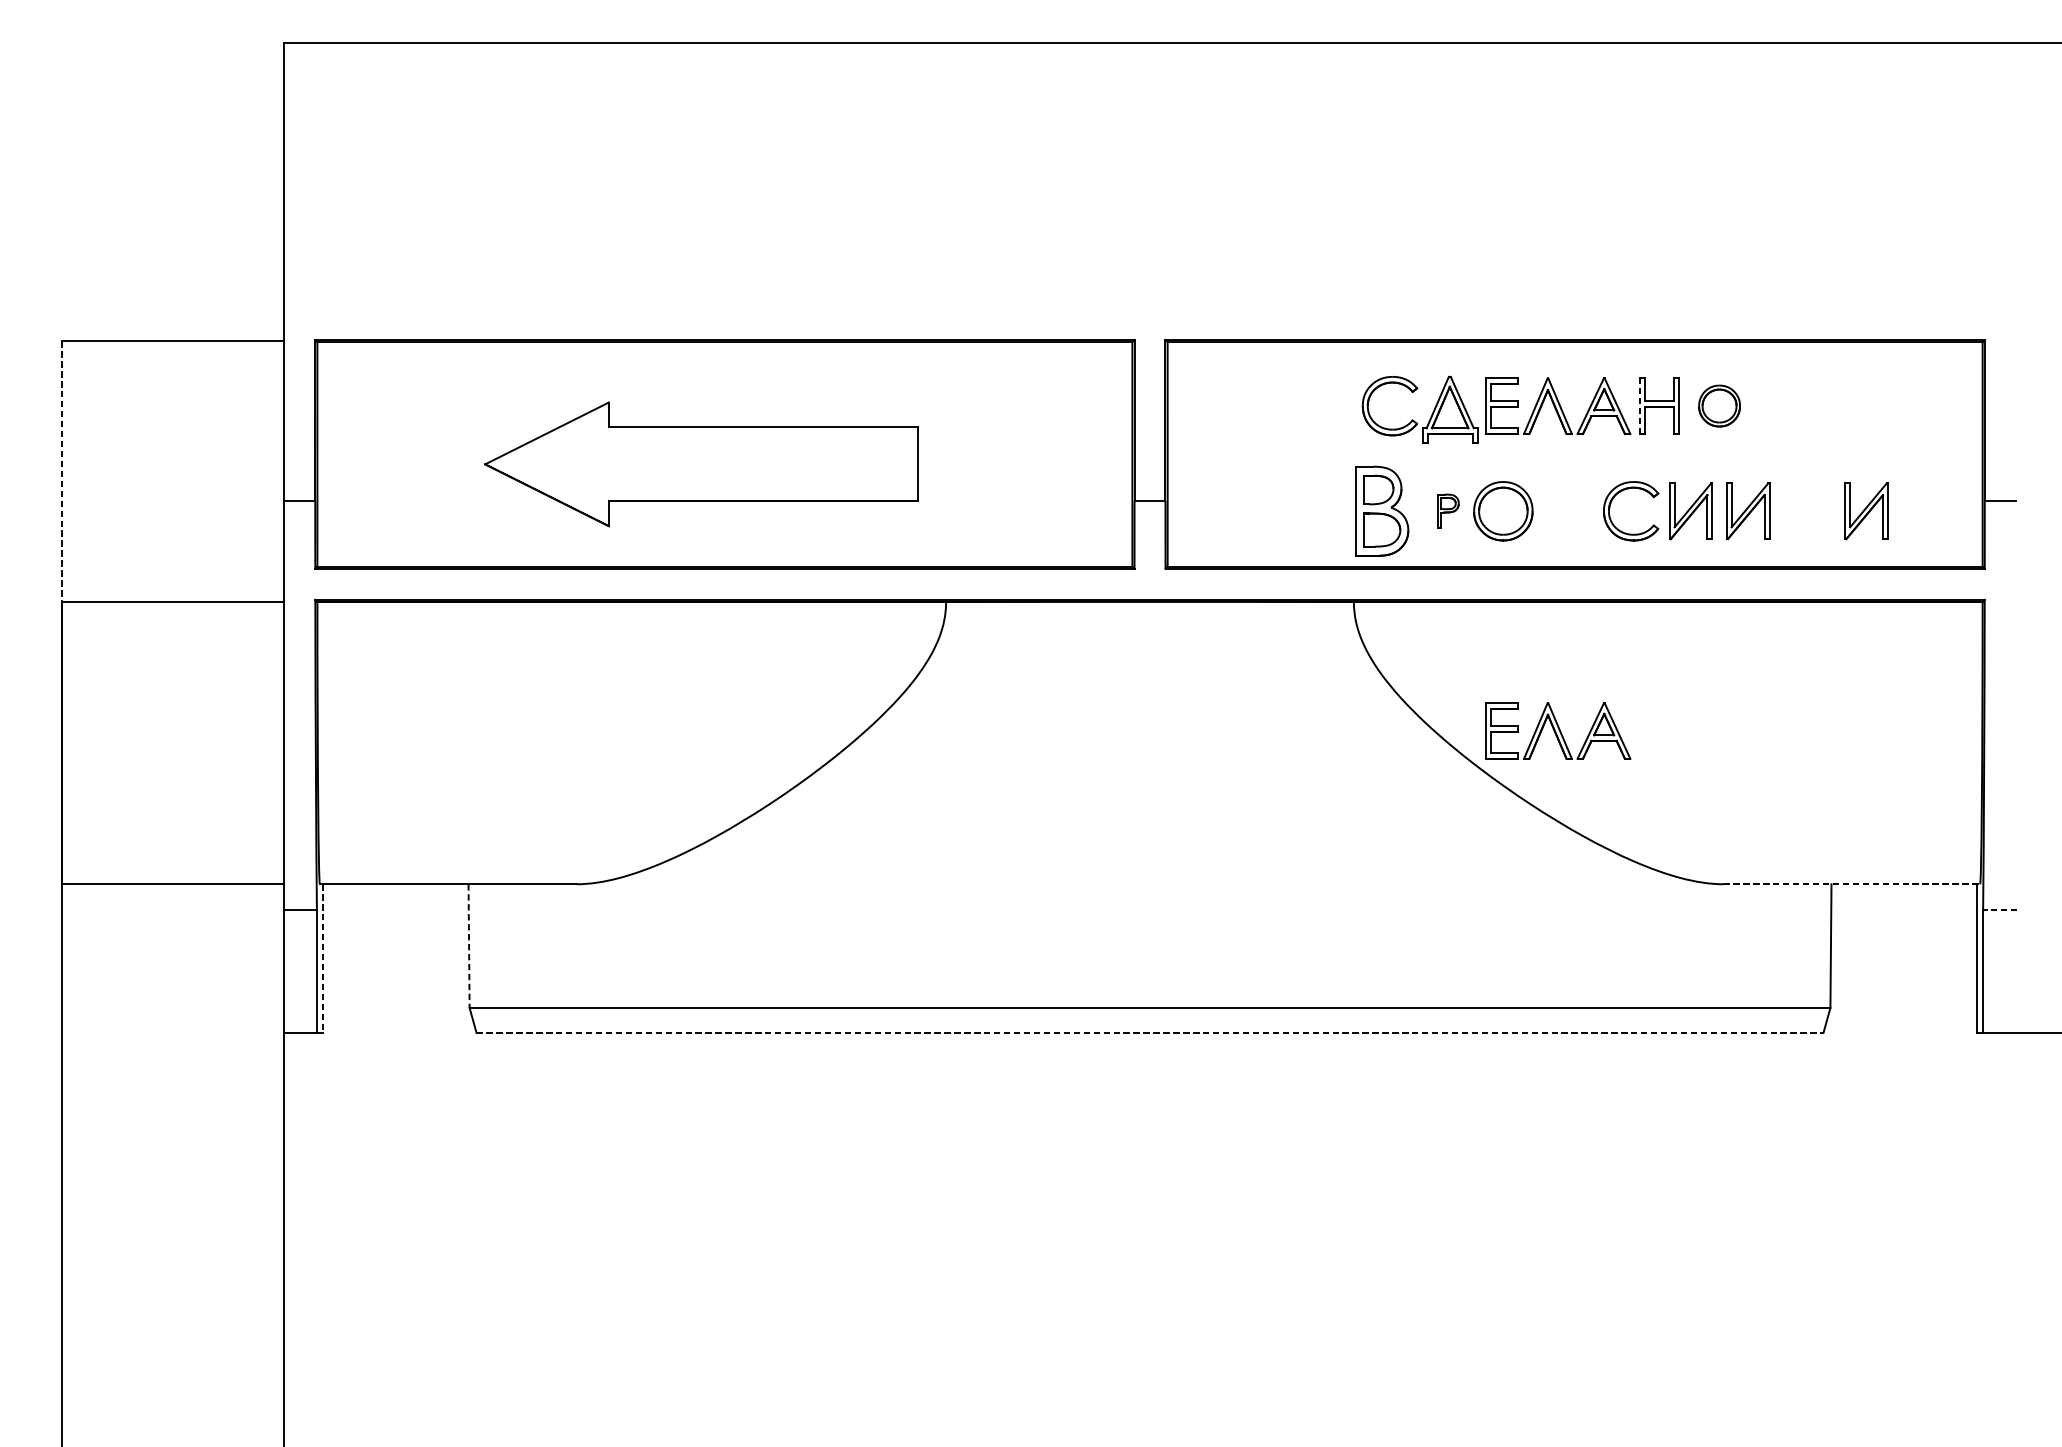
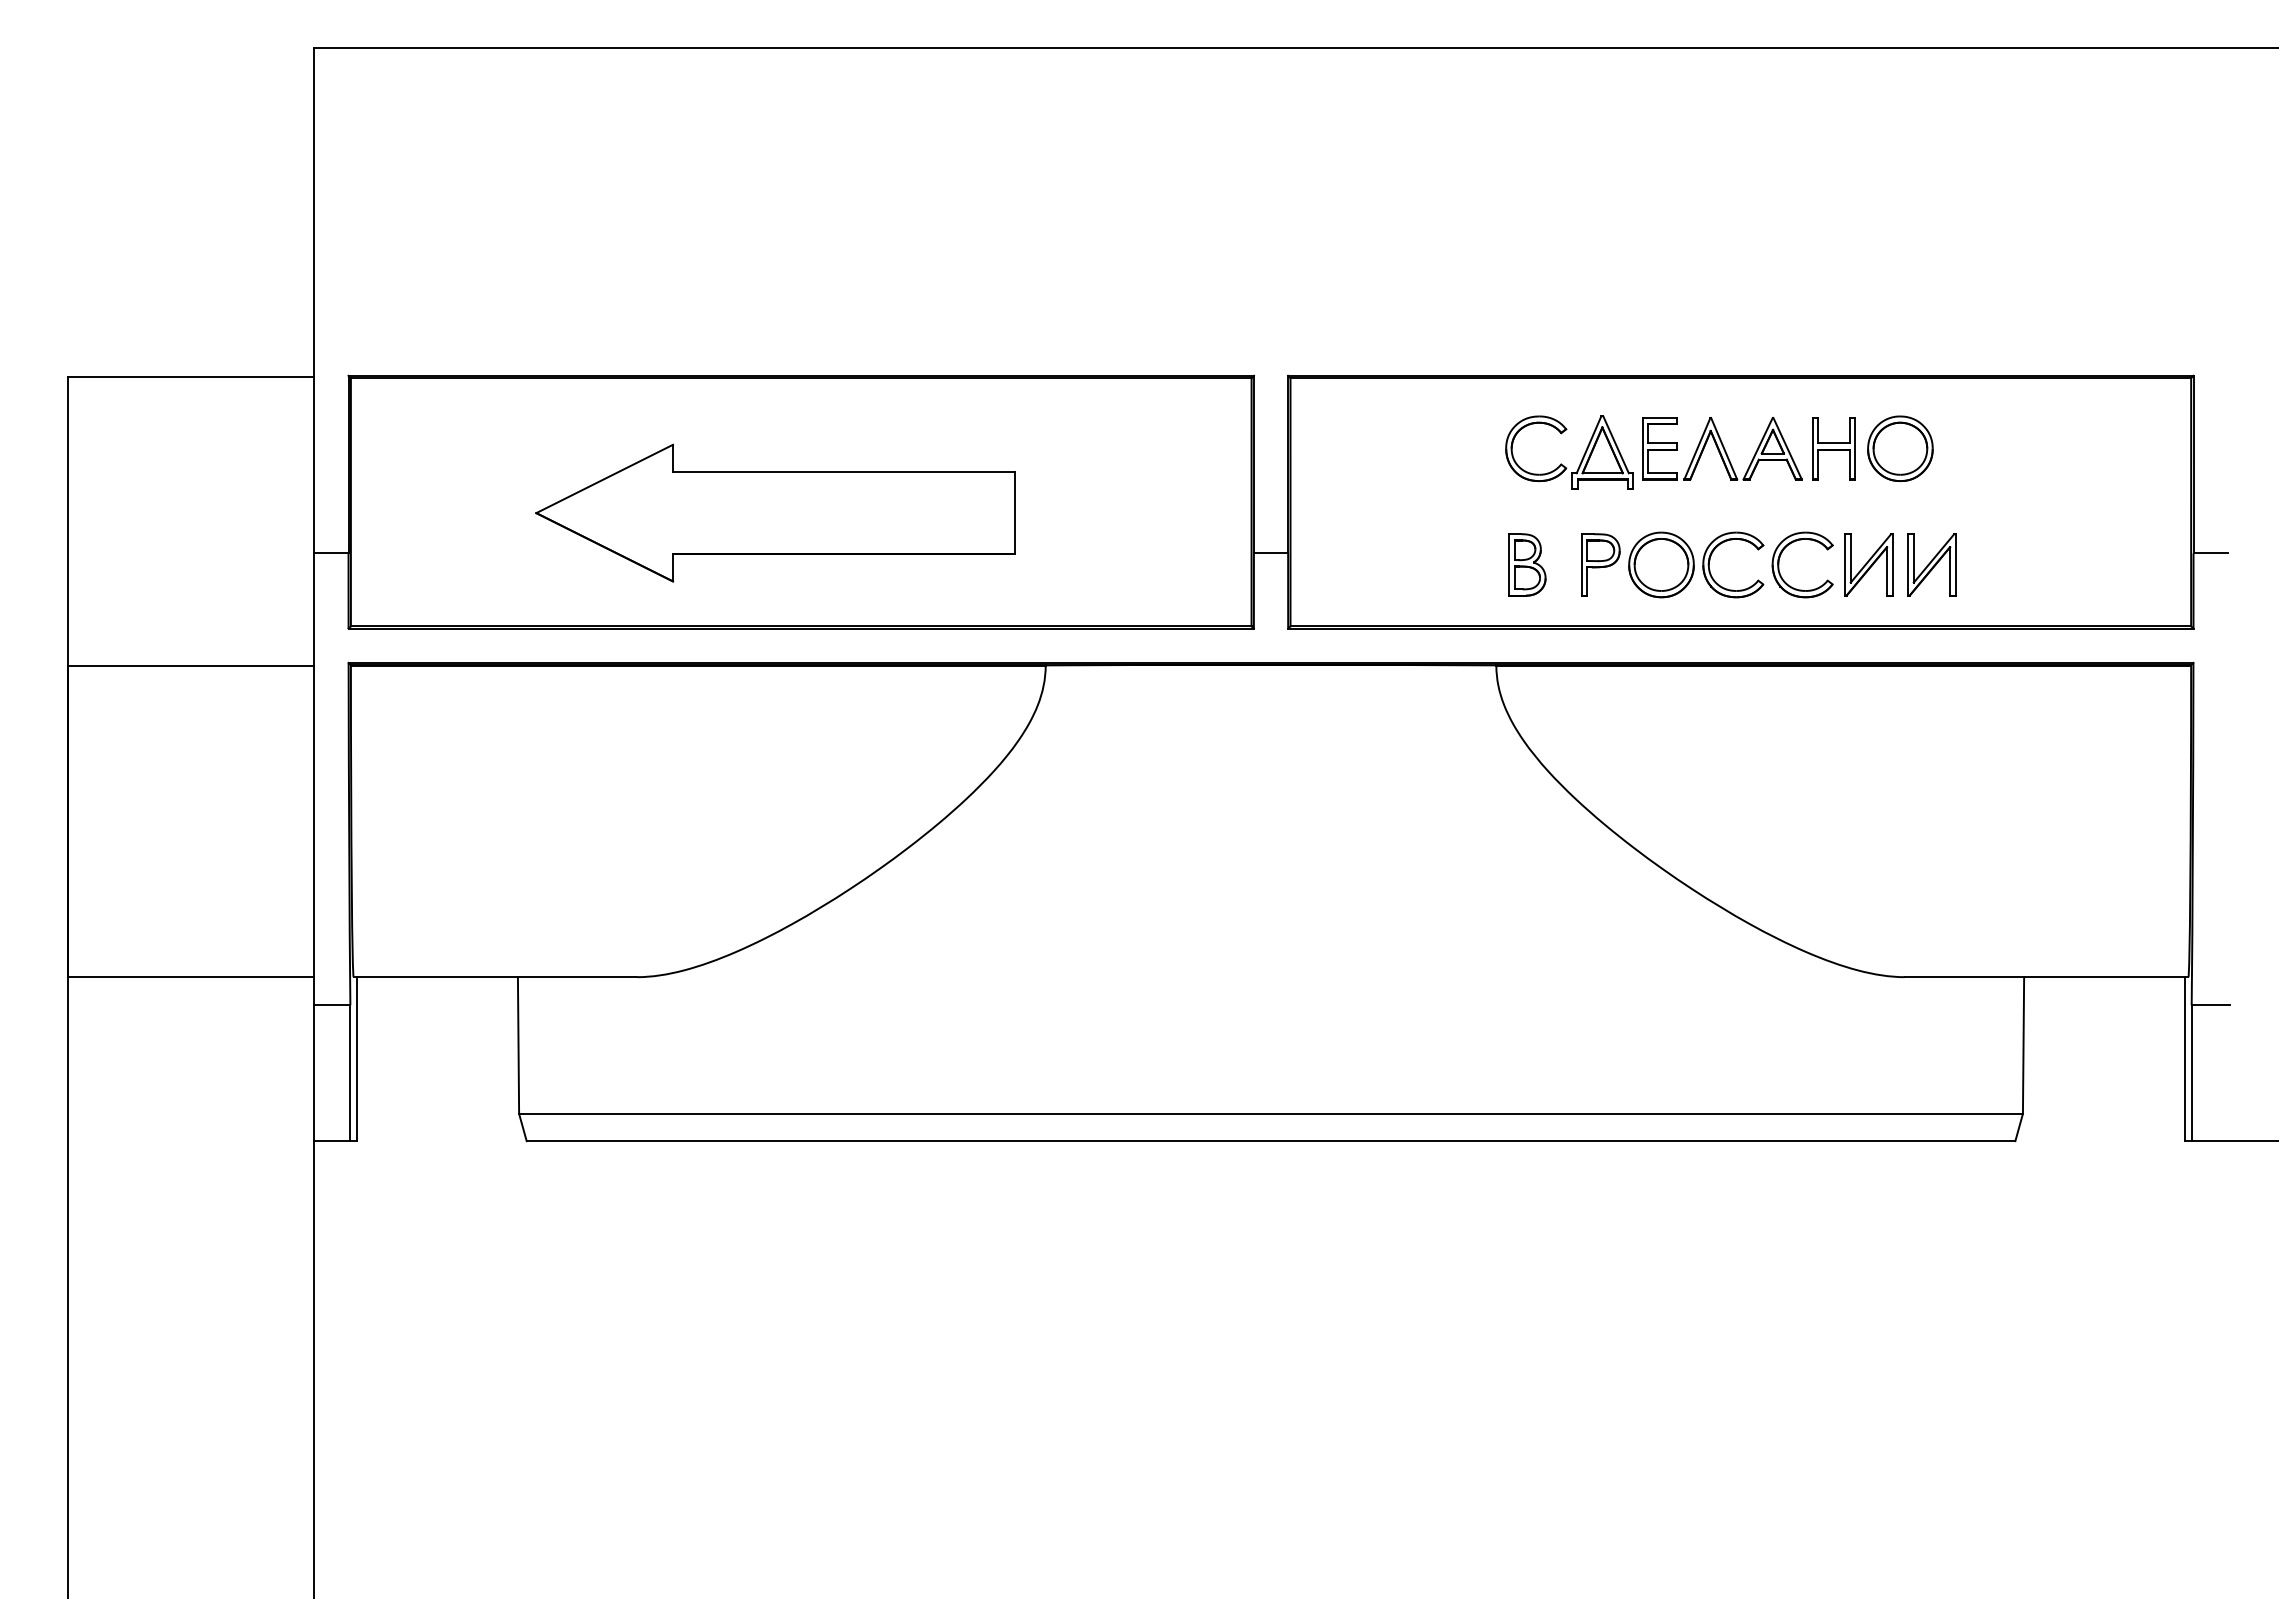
line: (1639, 405) -> (1812, 448), dashed -> solid
part: (1719, 405) -> (1900, 448), size x1.43
line: (61, 471) -> (68, 521), dashed -> solid
part: (1550, 499) -> (1713, 552), added
part: (1382, 510) -> (1527, 564), size x0.62
part: (1448, 510) -> (1600, 564), size x1.67
part: (1866, 510) -> (2062, 564), removed
part: (1558, 730) -> (1722, 807), removed
line: (1851, 884) -> (2046, 977), dashed -> solid
line: (2000, 909) -> (2210, 1005), dashed -> solid
line: (469, 947) -> (518, 1046), dashed -> solid
line: (323, 958) -> (357, 1059), dashed -> solid
line: (1150, 1032) -> (1271, 1141), dashed -> solid

